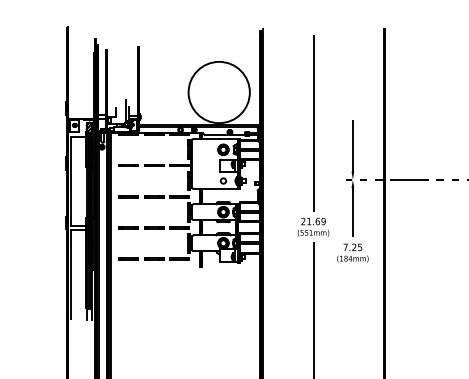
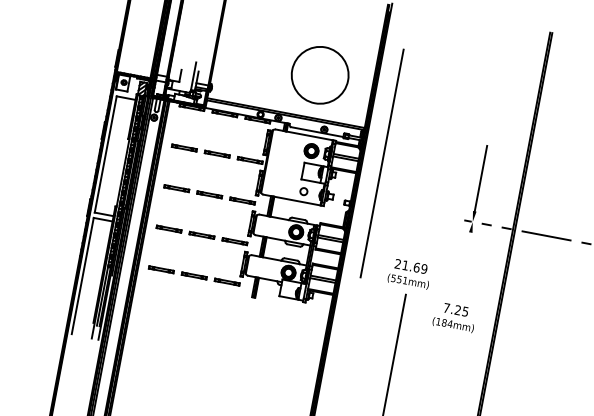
circle: (218, 92) -> (319, 75), size x0.7
line: (313, 123) -> (382, 163), moved
line: (352, 212) -> (464, 264), removed

